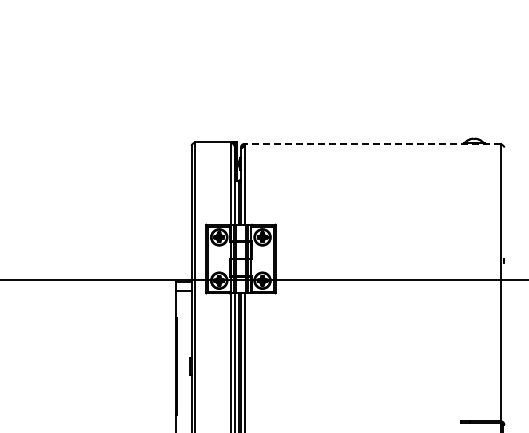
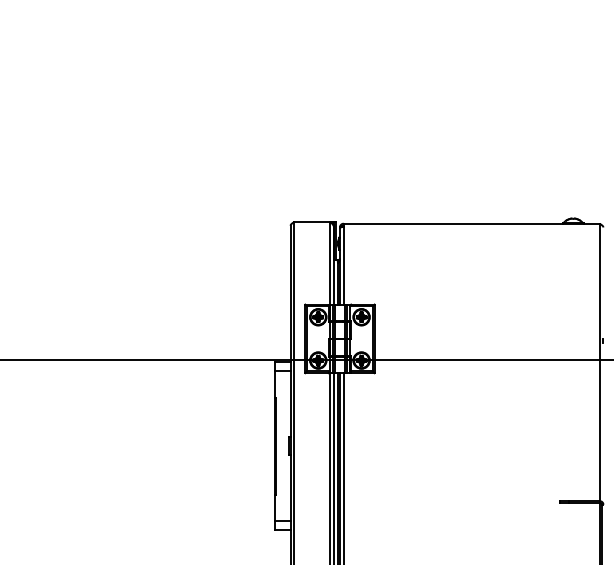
line: (372, 143) -> (471, 223), dashed -> solid

